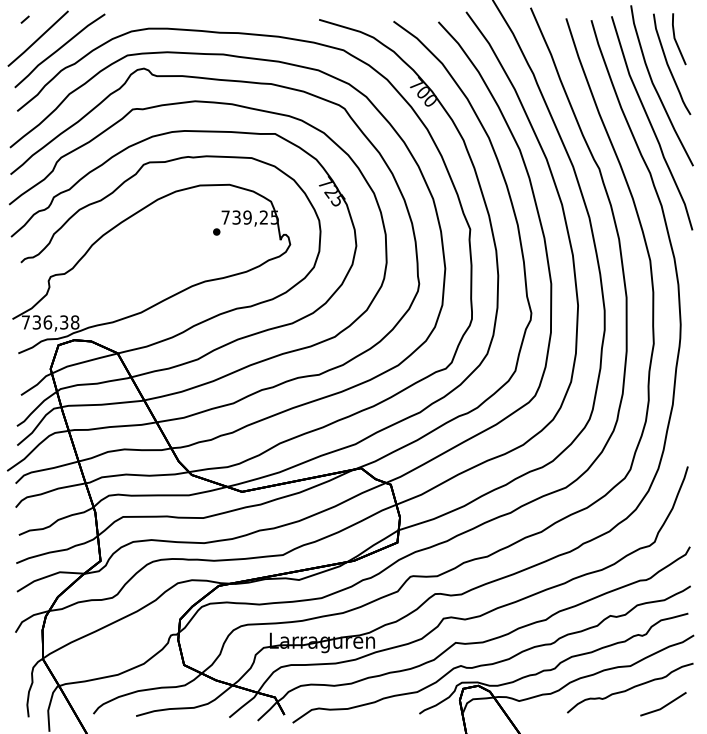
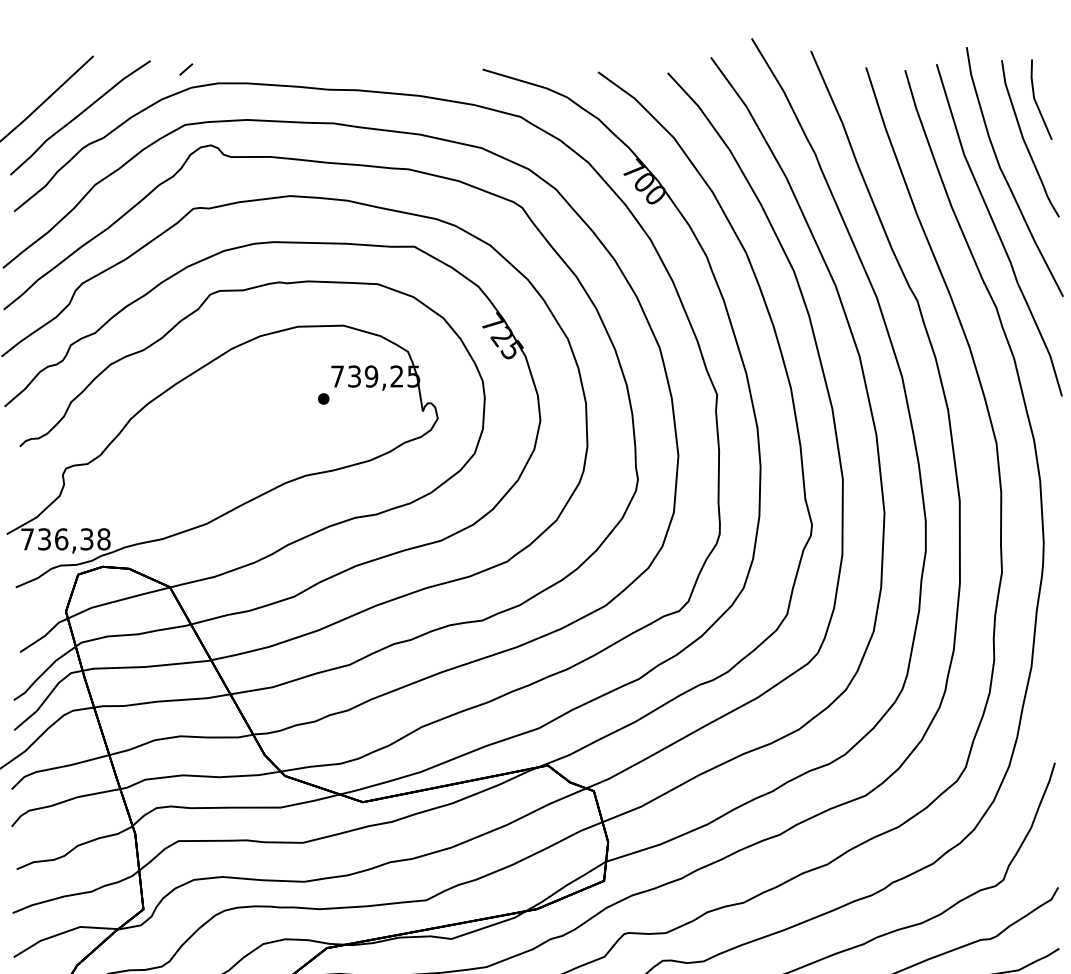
line: (24, 19) -> (185, 69), moved

